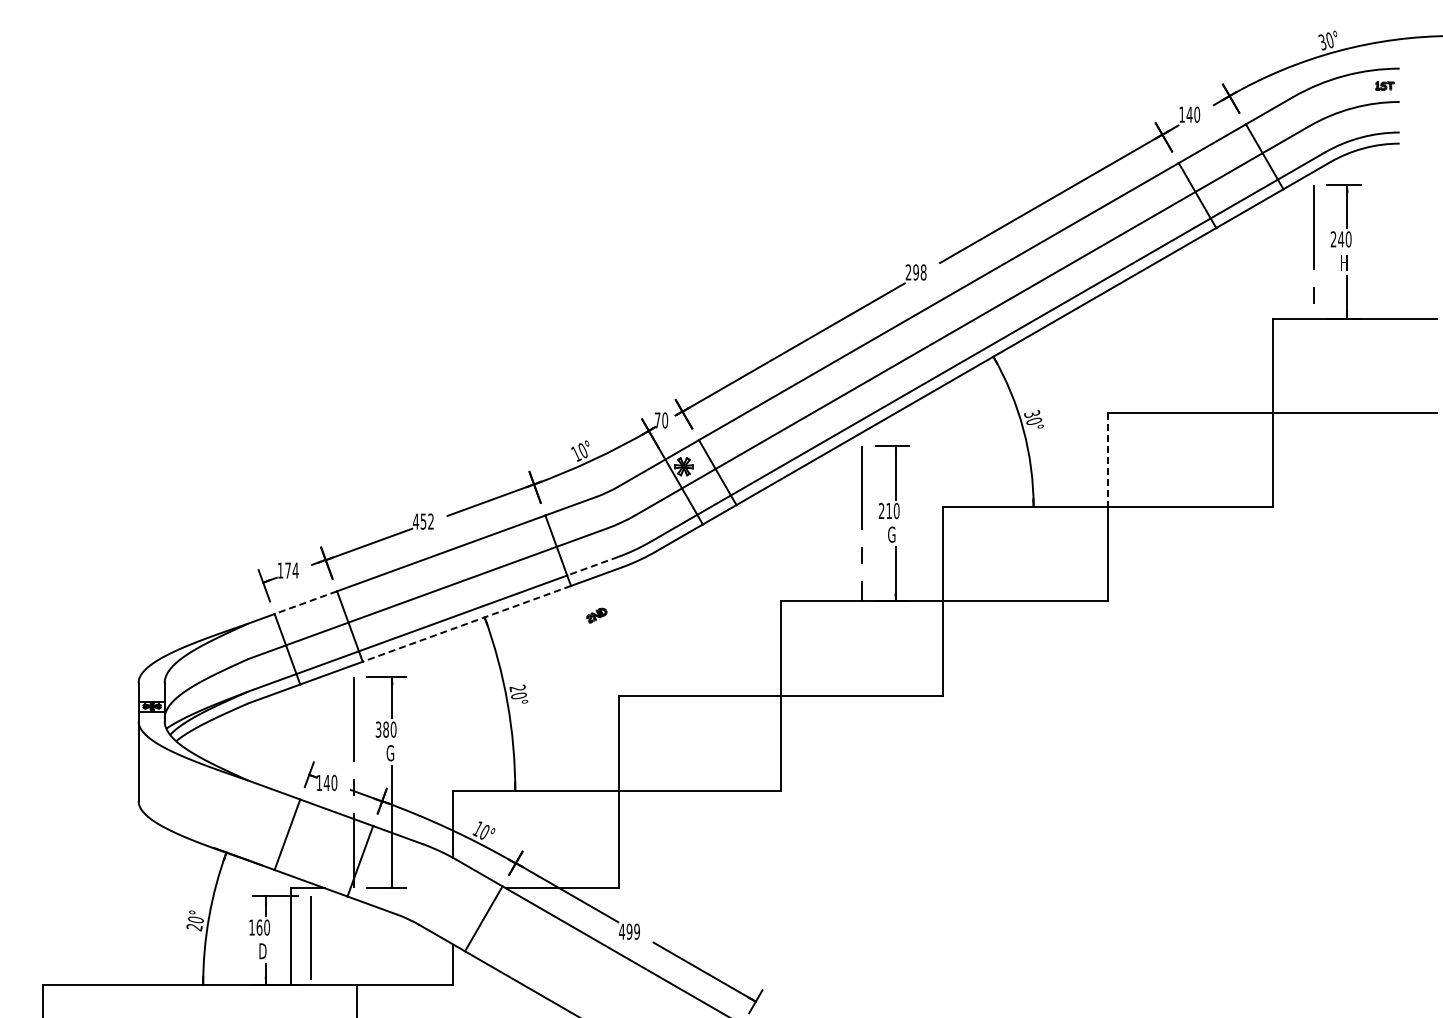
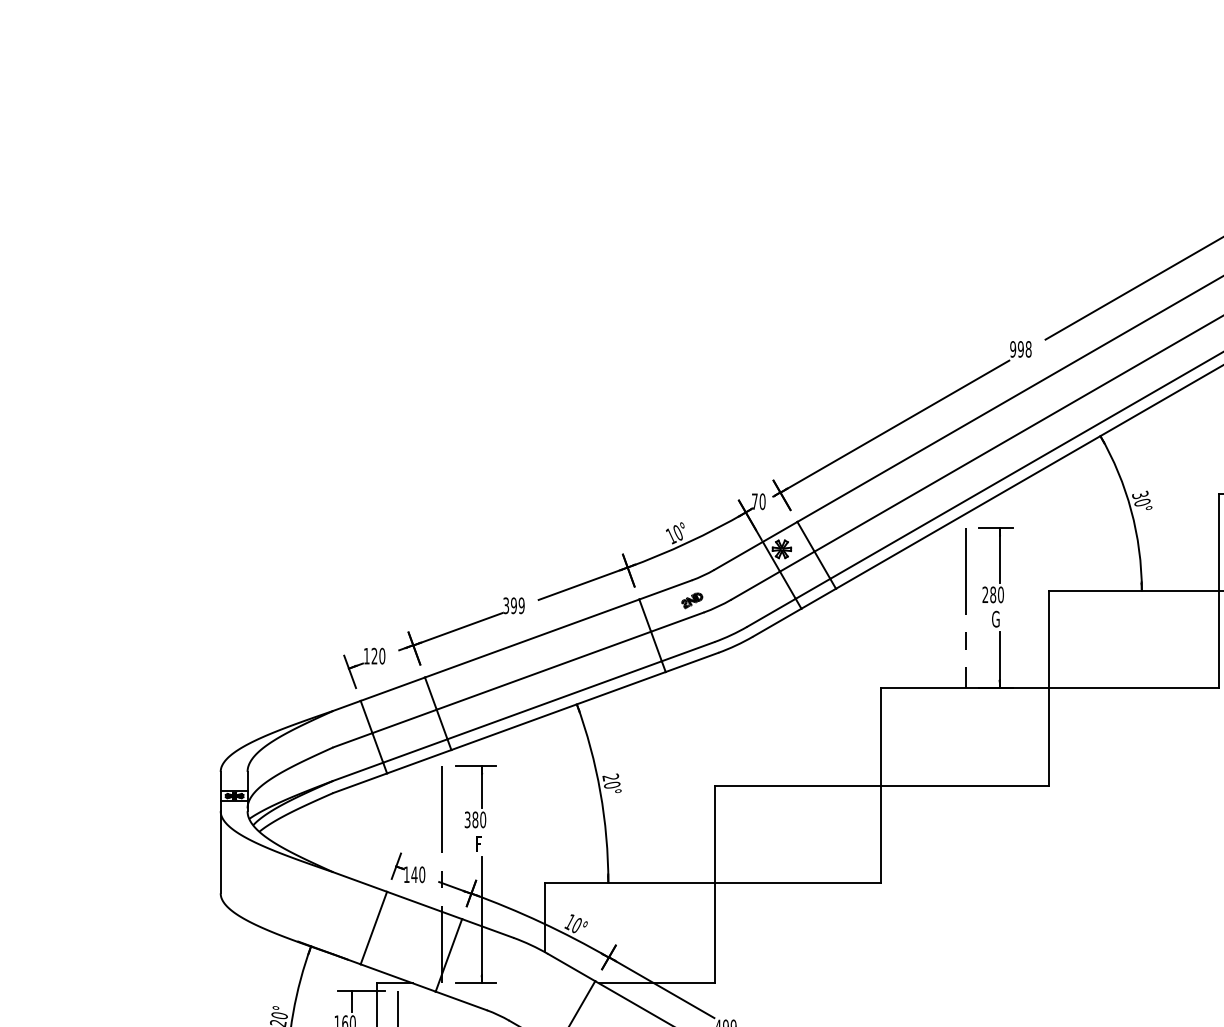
text: (908, 272) -> (1013, 349), 298 -> 998
line: (1108, 459) -> (1218, 541), dashed -> solid
text: (889, 510) -> (993, 594), 210 -> 280
text: (422, 521) -> (512, 605), 452 -> 399
line: (592, 566) -> (687, 651), dashed -> solid
text: (291, 570) -> (378, 656), 174 -> 120
line: (305, 602) -> (392, 689), dashed -> solid
part: (596, 615) -> (691, 600), moved
line: (466, 623) -> (558, 710), dashed -> solid
text: (390, 753) -> (479, 844), G -> F

